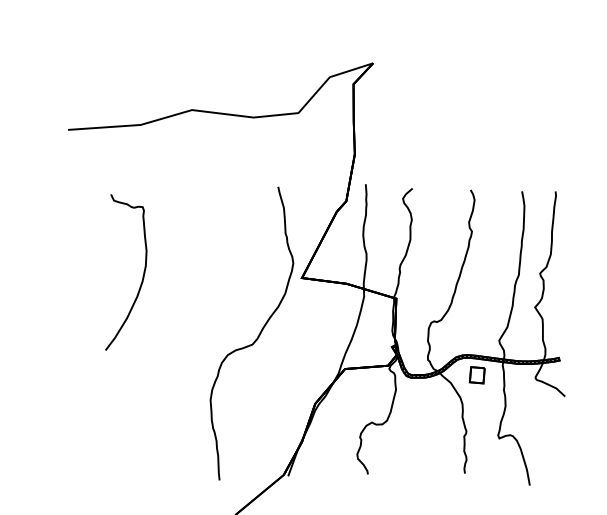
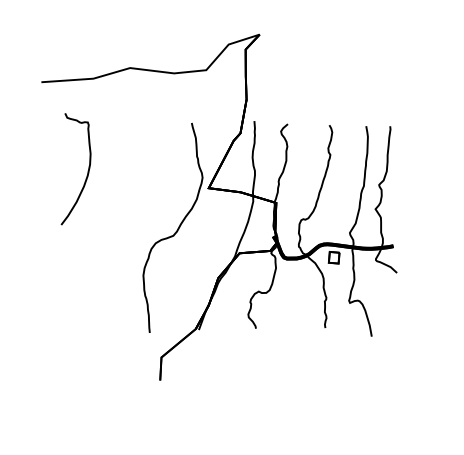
curve: (142, 275) -> (87, 171), moved

